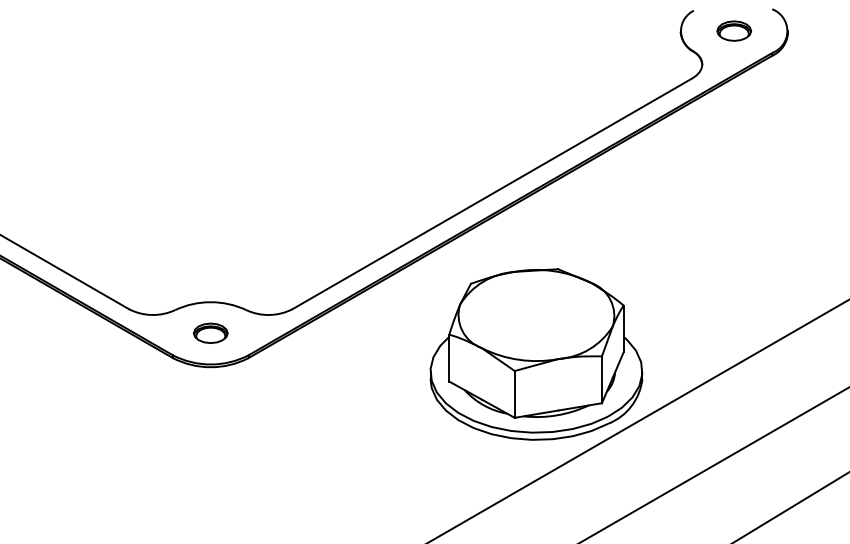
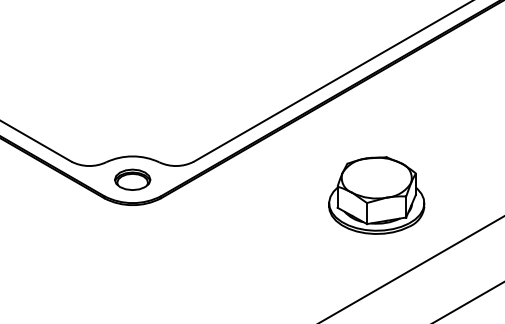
part: (210, 332) -> (132, 179), size x1.4
part: (536, 354) -> (376, 195), size x0.6

